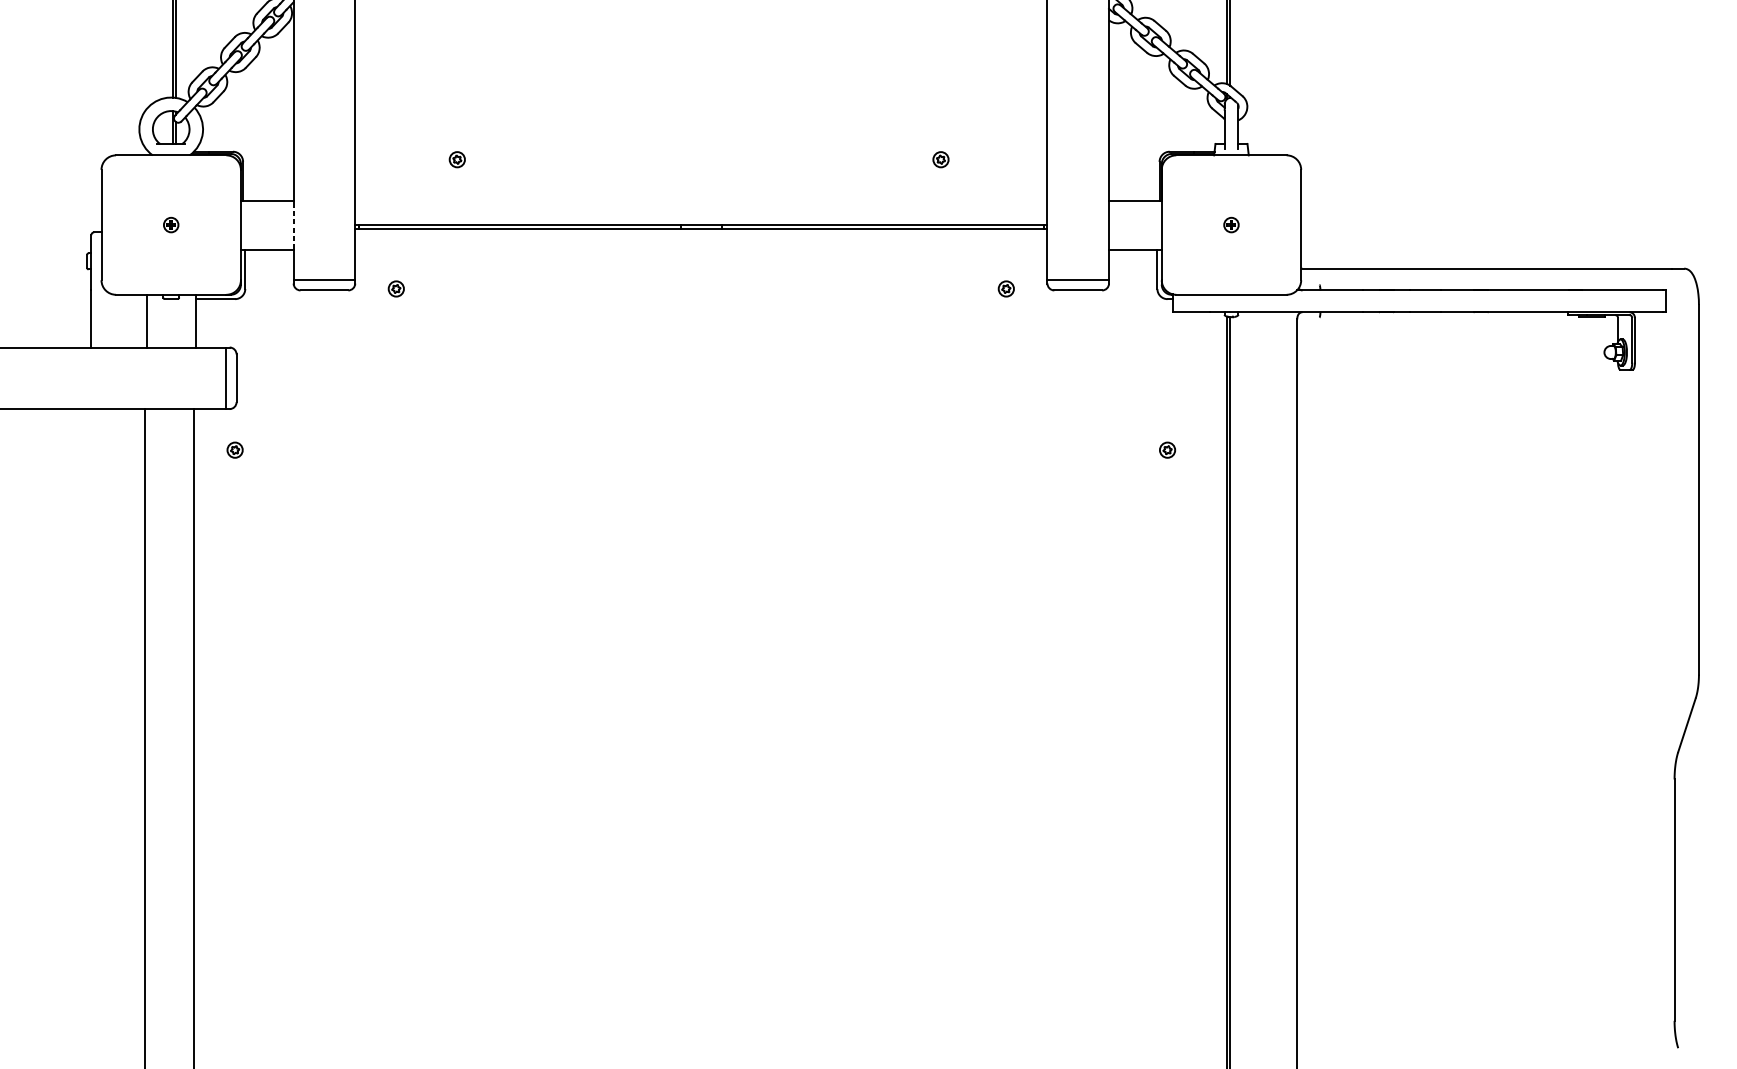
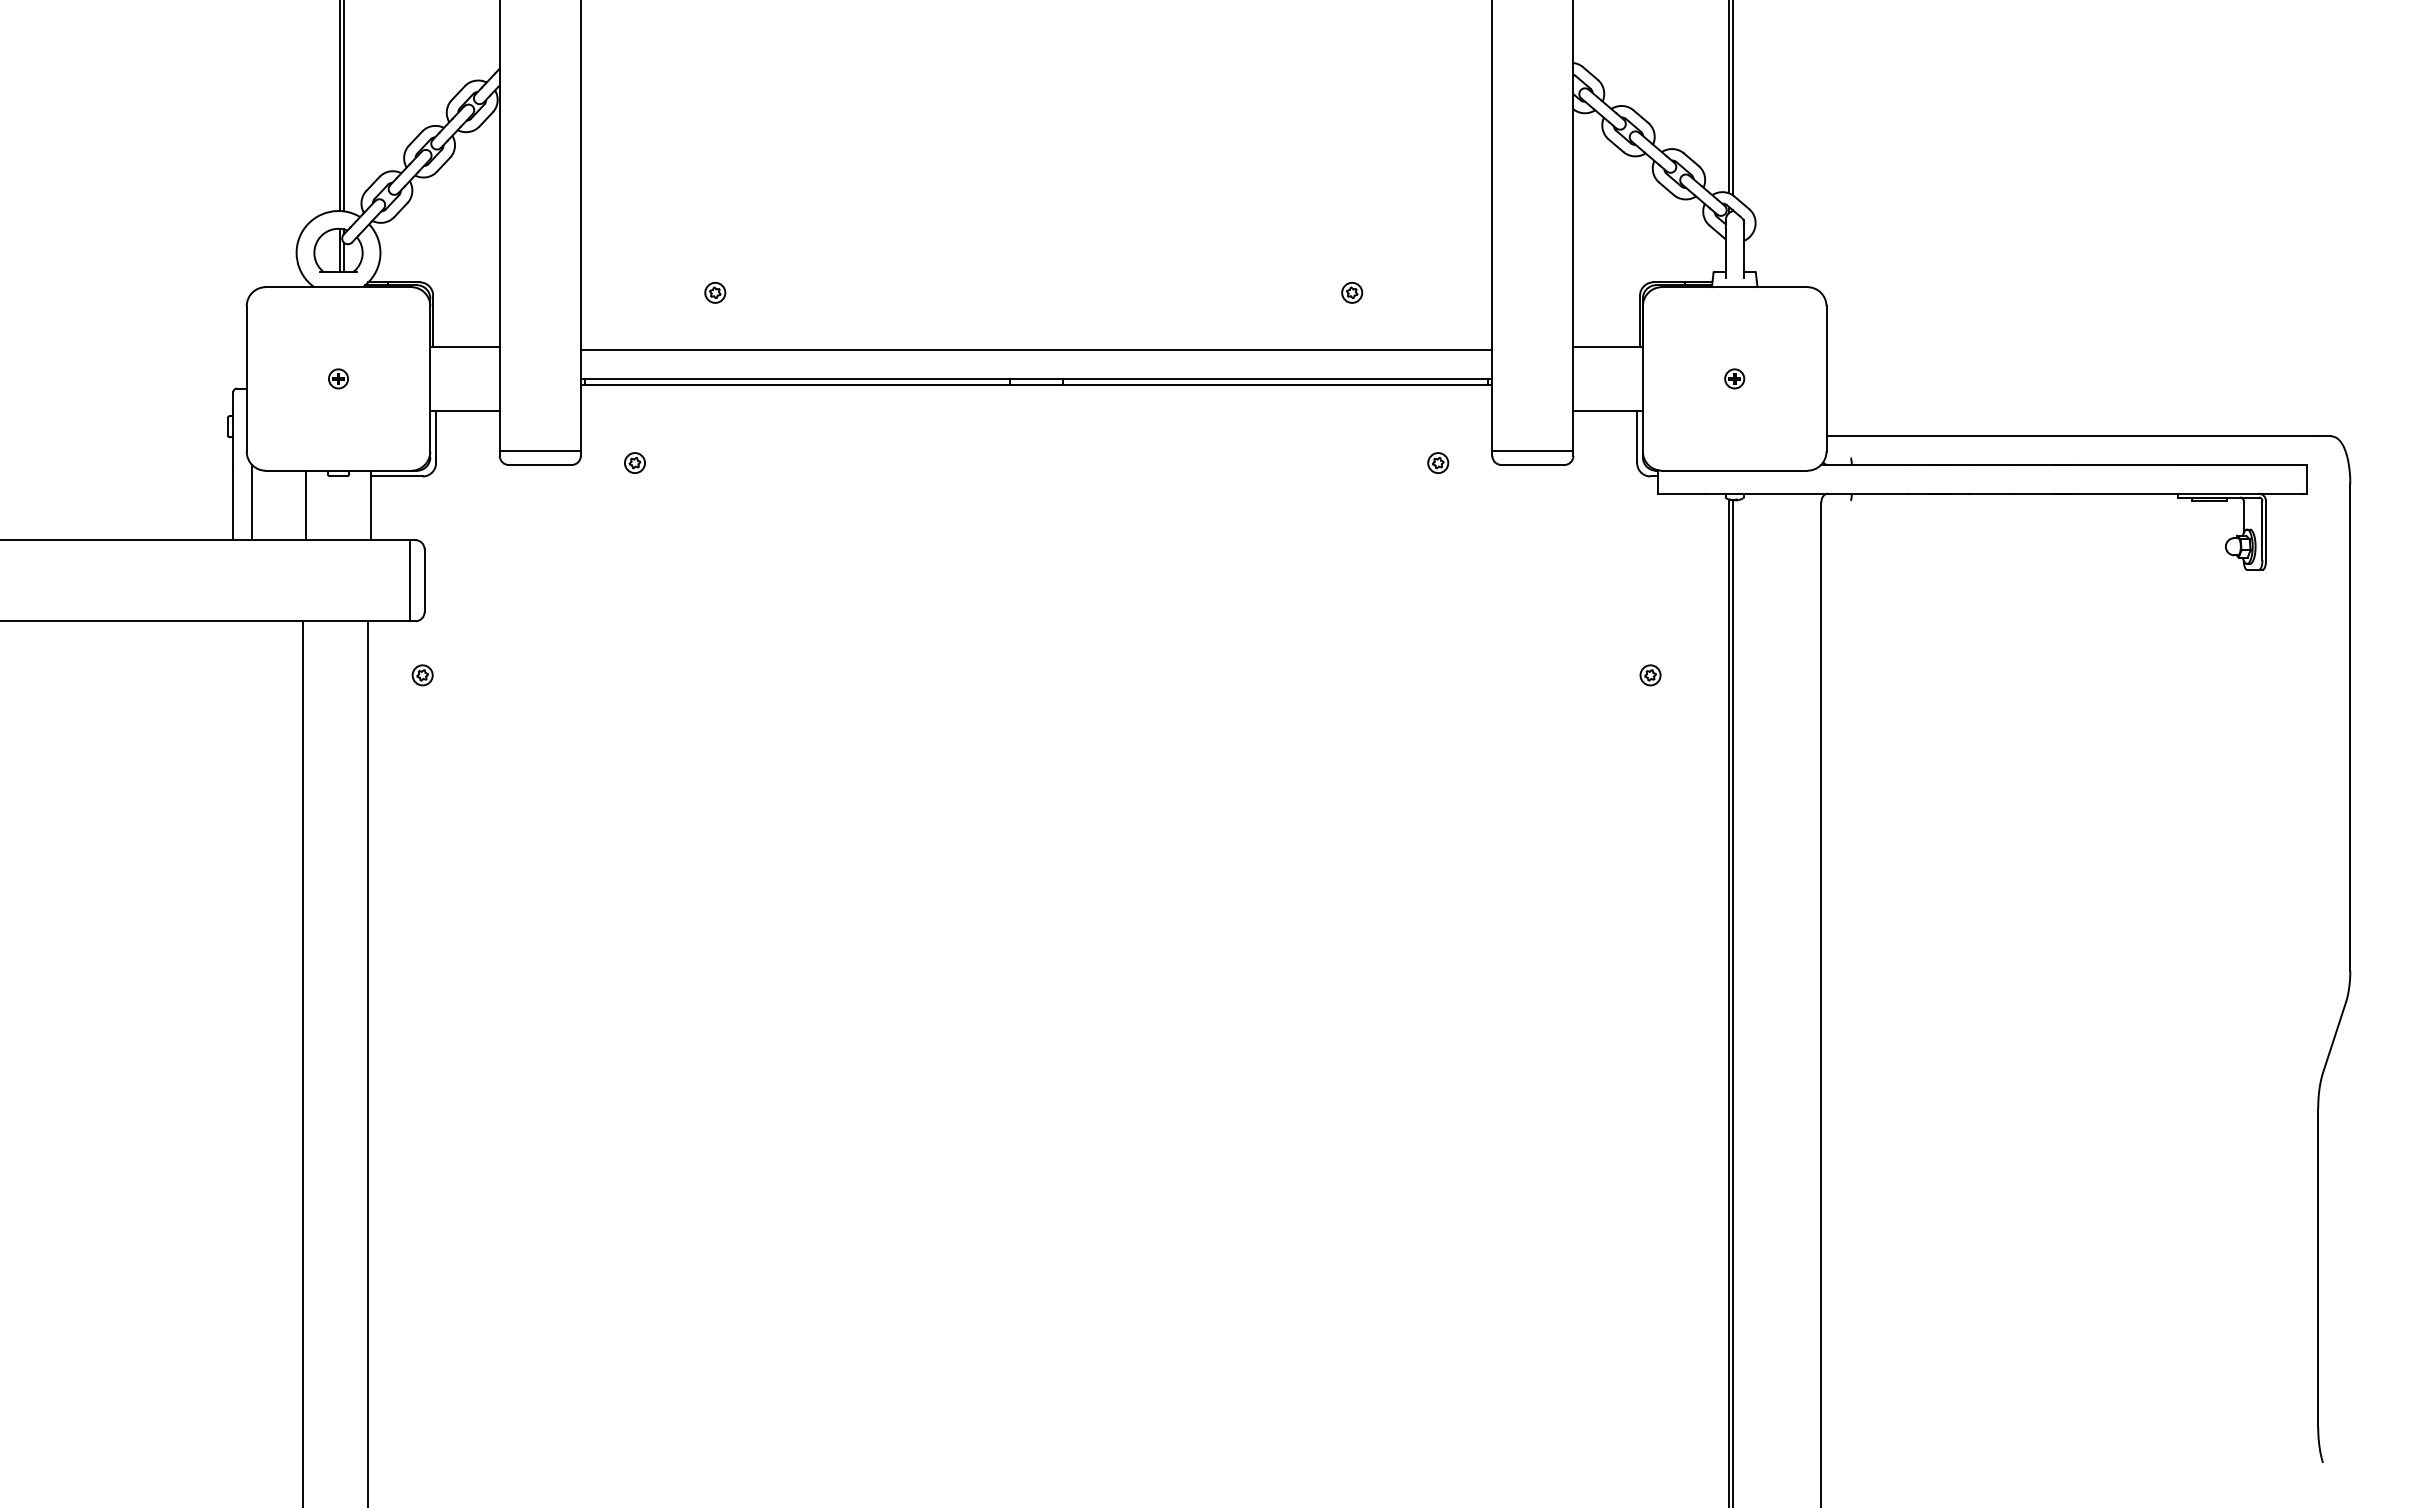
line: (701, 203) -> (1036, 350), added
line: (293, 224) -> (499, 378), dashed -> solid
line: (105, 318) -> (252, 502), added

